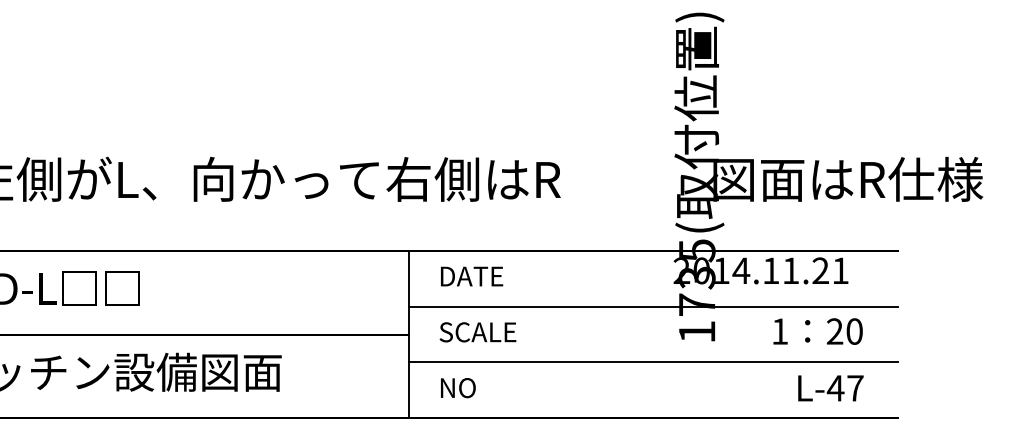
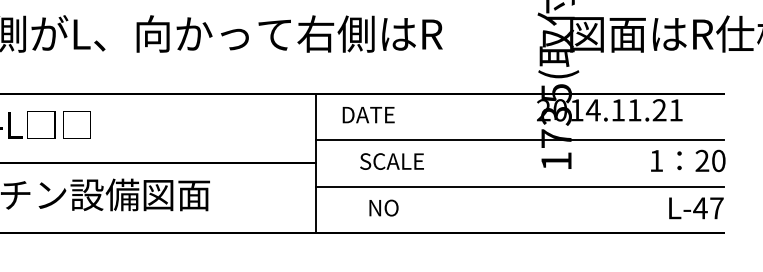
text: (817, 331) -> (687, 160), moved
text: (477, 332) -> (391, 161), moved
text: (458, 388) -> (384, 208), moved
text: (830, 388) -> (696, 208), moved

